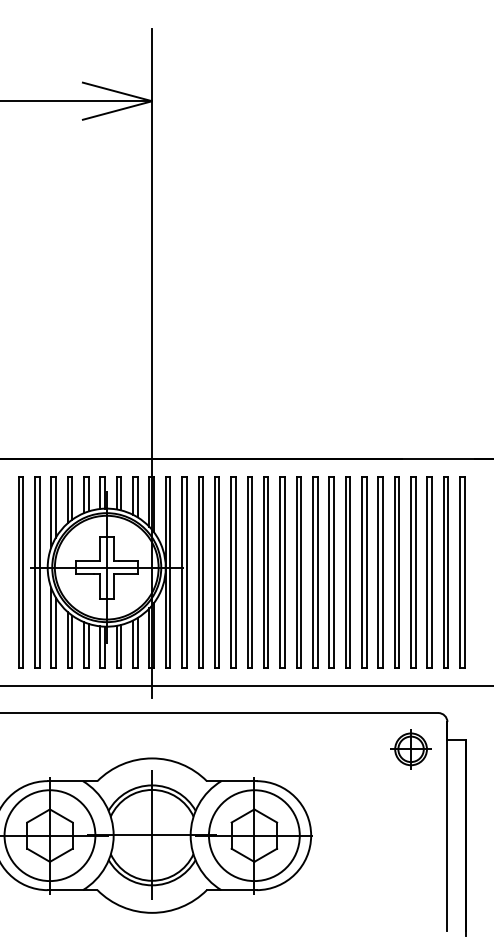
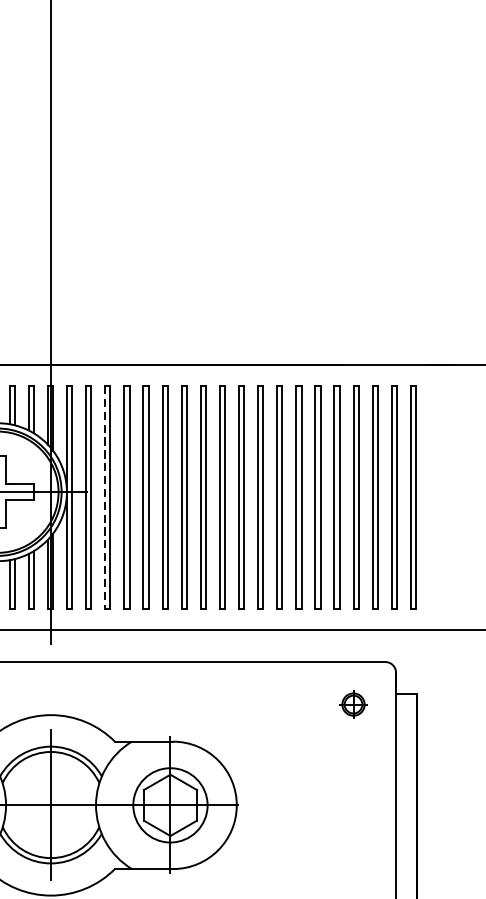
line: (198, 572) -> (105, 497), solid -> dashed
part: (410, 749) -> (352, 704), size x0.6
circle: (253, 835) -> (169, 805), size x0.7

